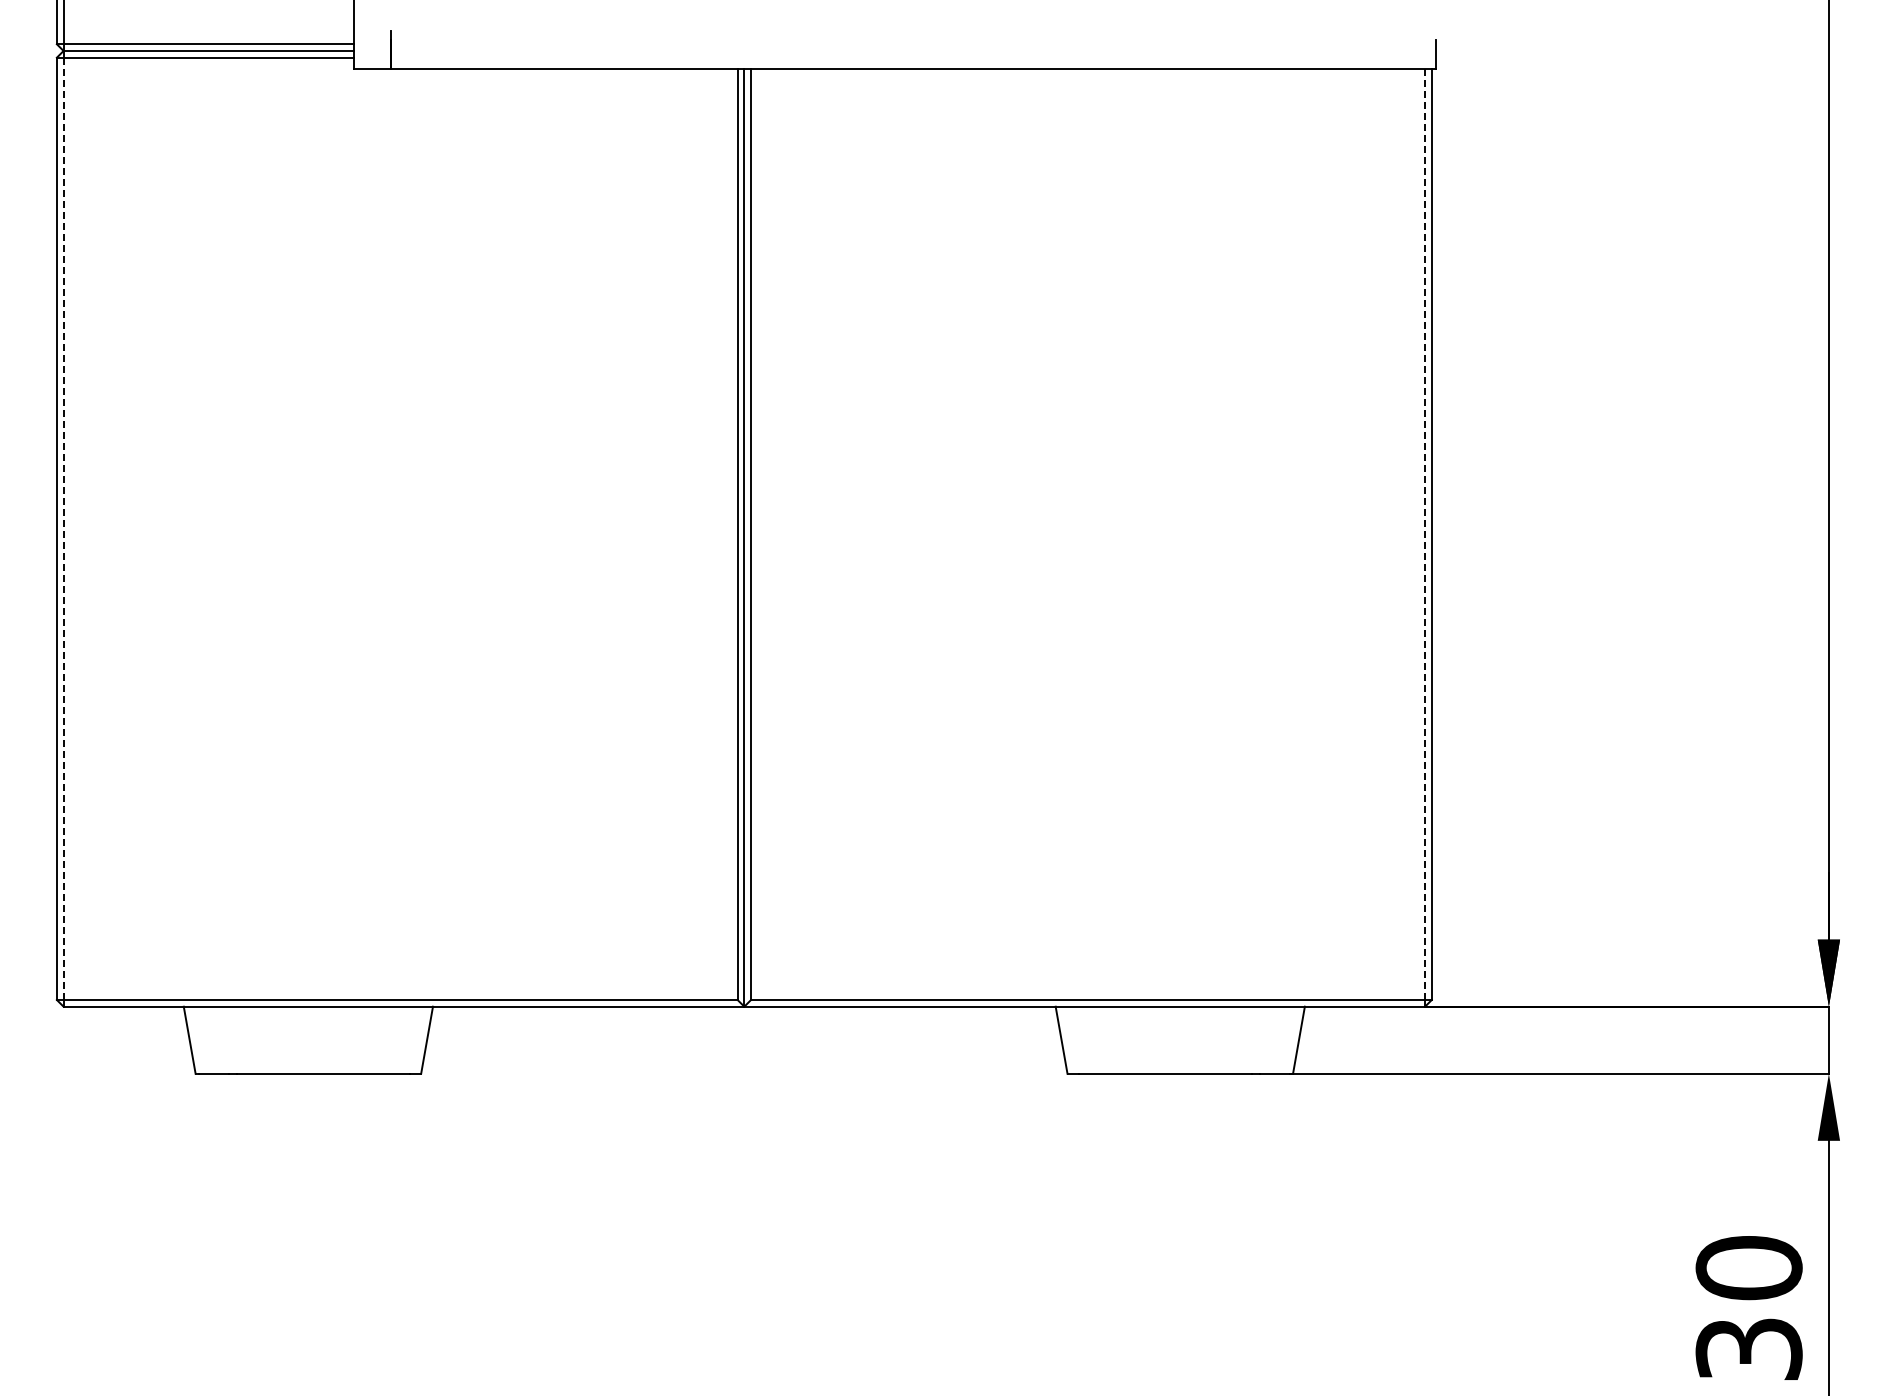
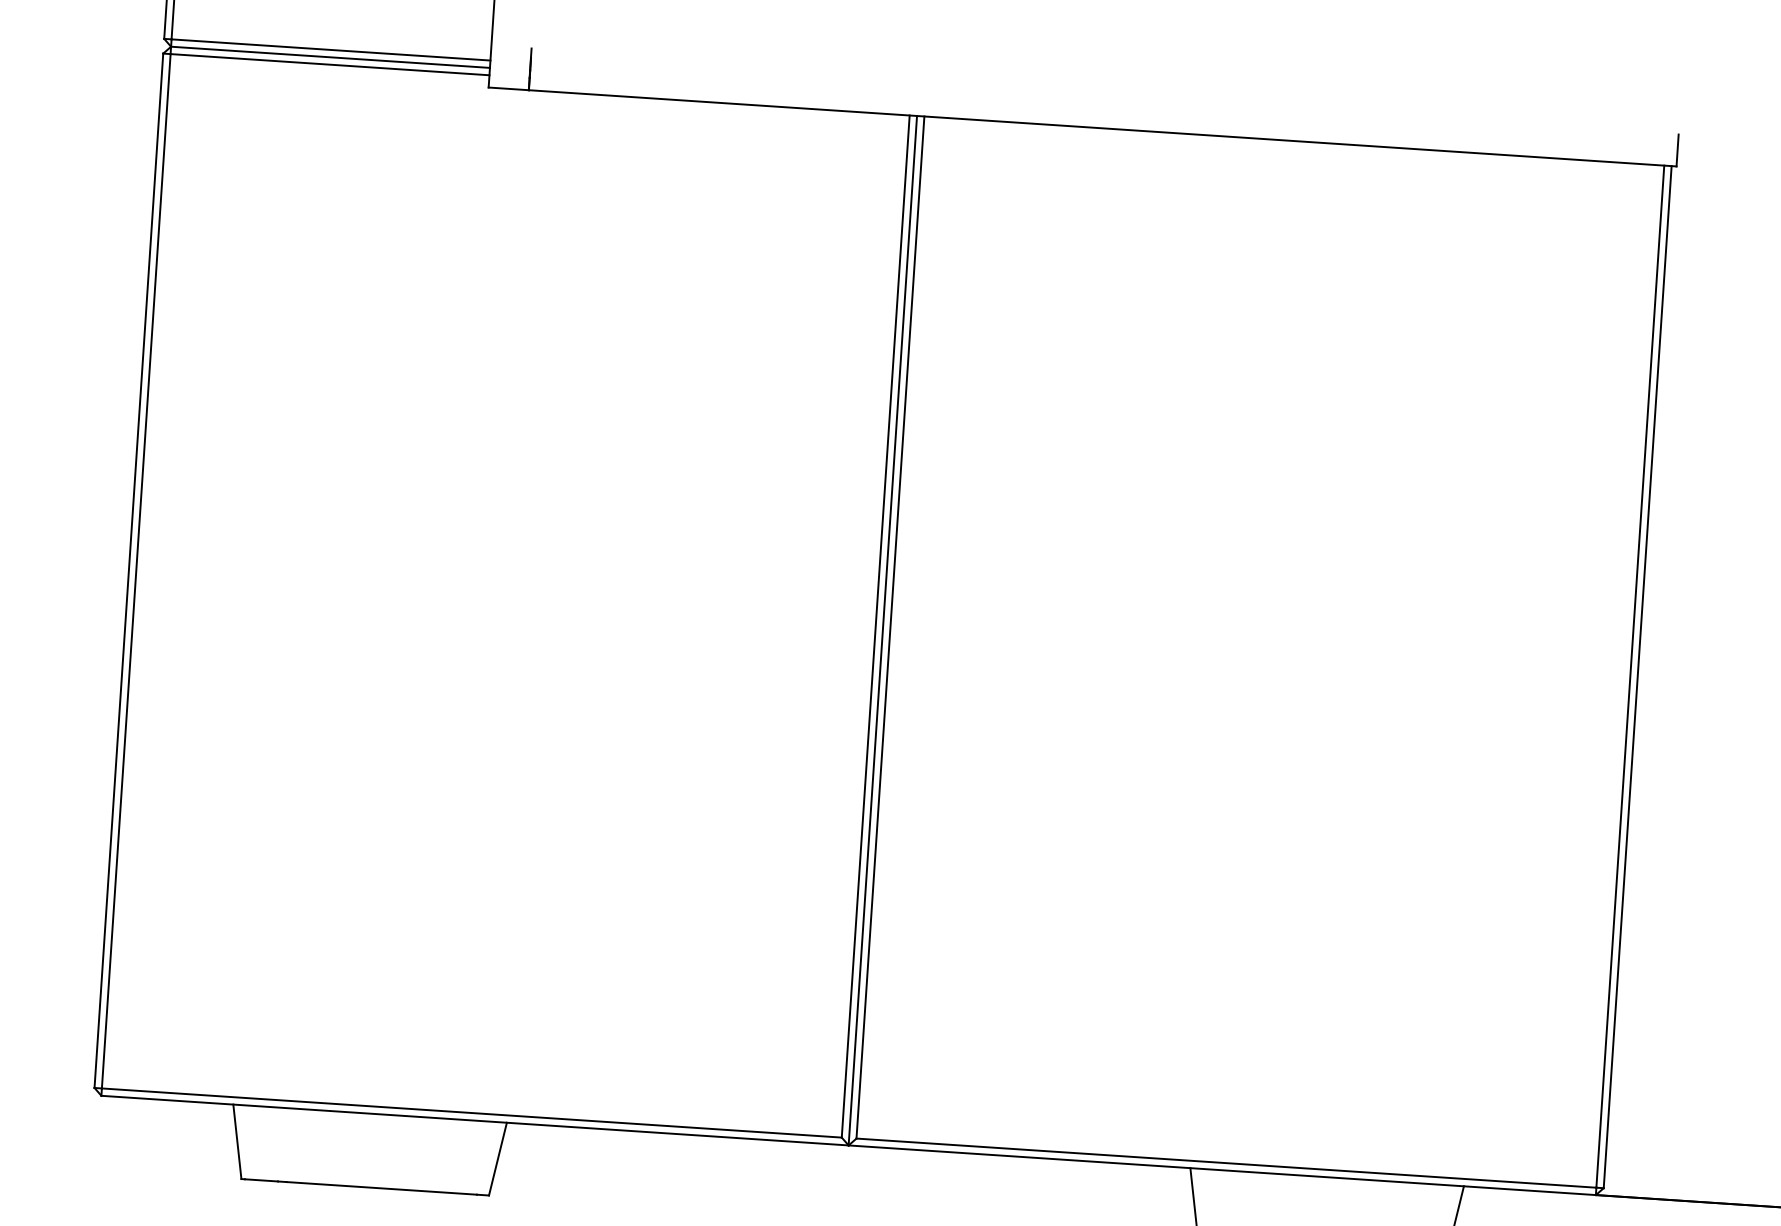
line: (63, 529) -> (136, 571), dashed -> solid
line: (1425, 534) -> (1630, 676), dashed -> solid

